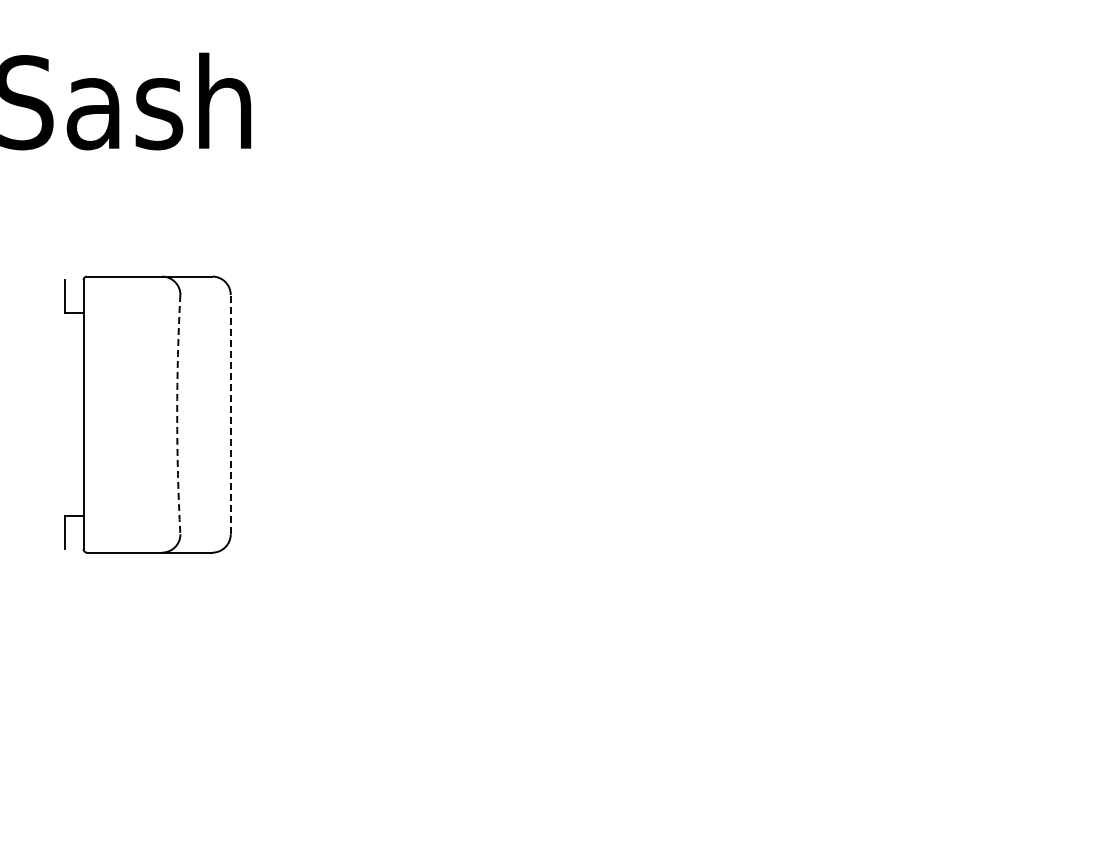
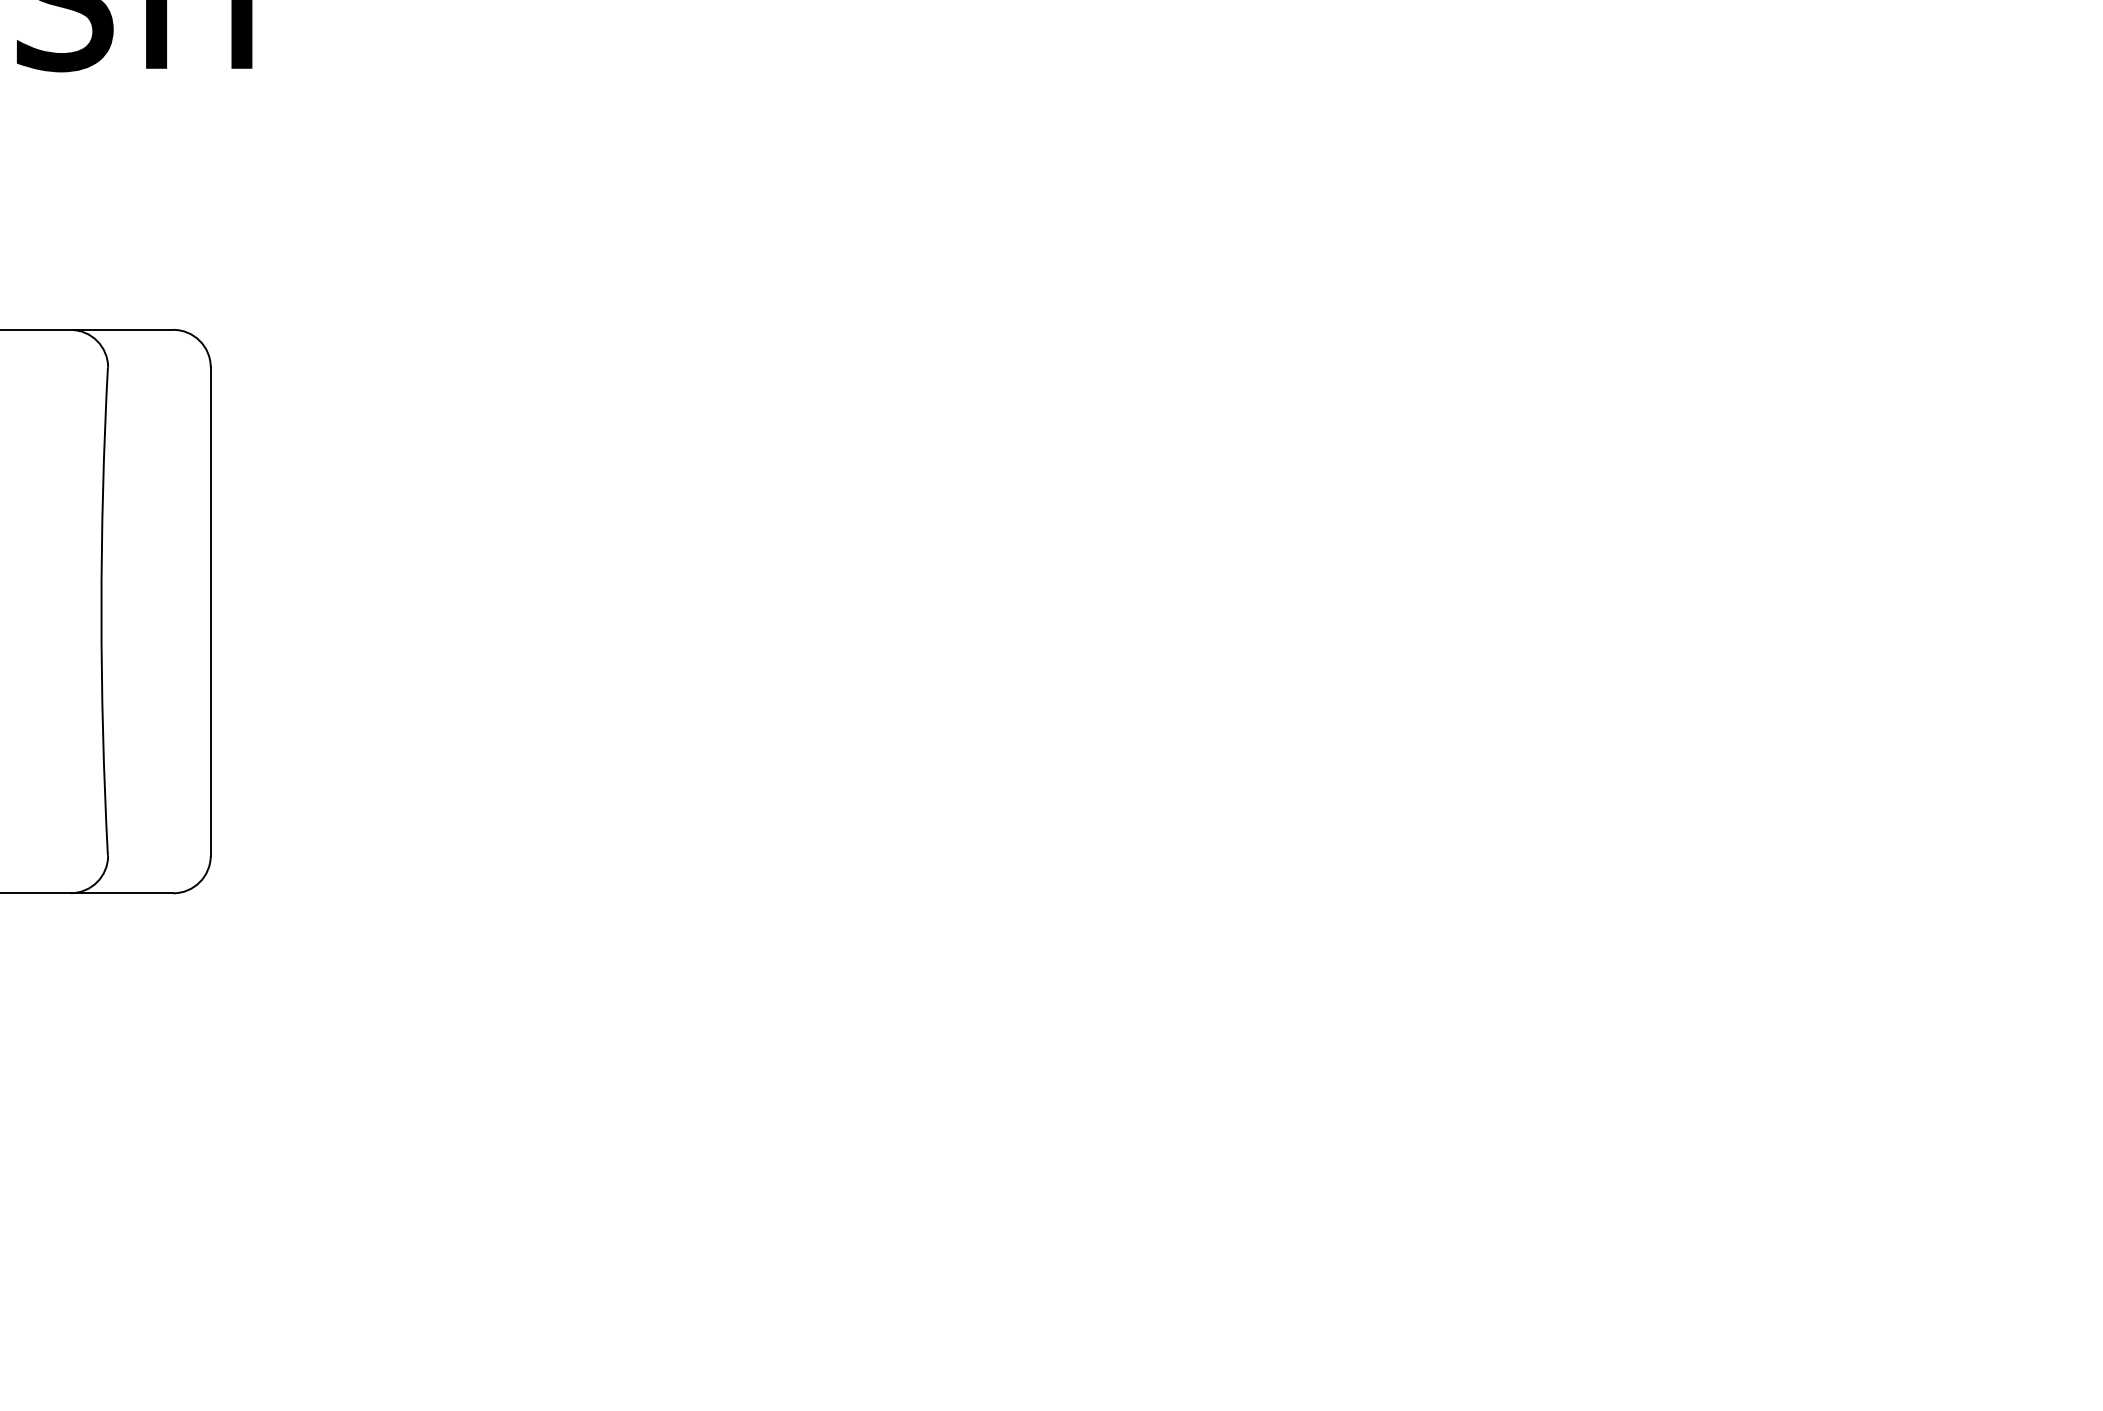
arc: (177, 414) -> (102, 611), dashed -> solid
line: (230, 414) -> (210, 611), dashed -> solid

